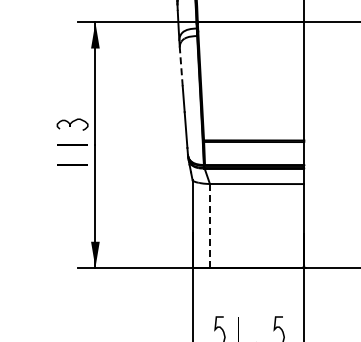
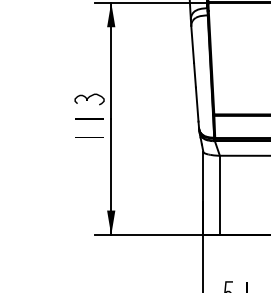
line: (181, 66) -> (192, 44), dashed -> solid
line: (209, 225) -> (219, 195), dashed -> solid

